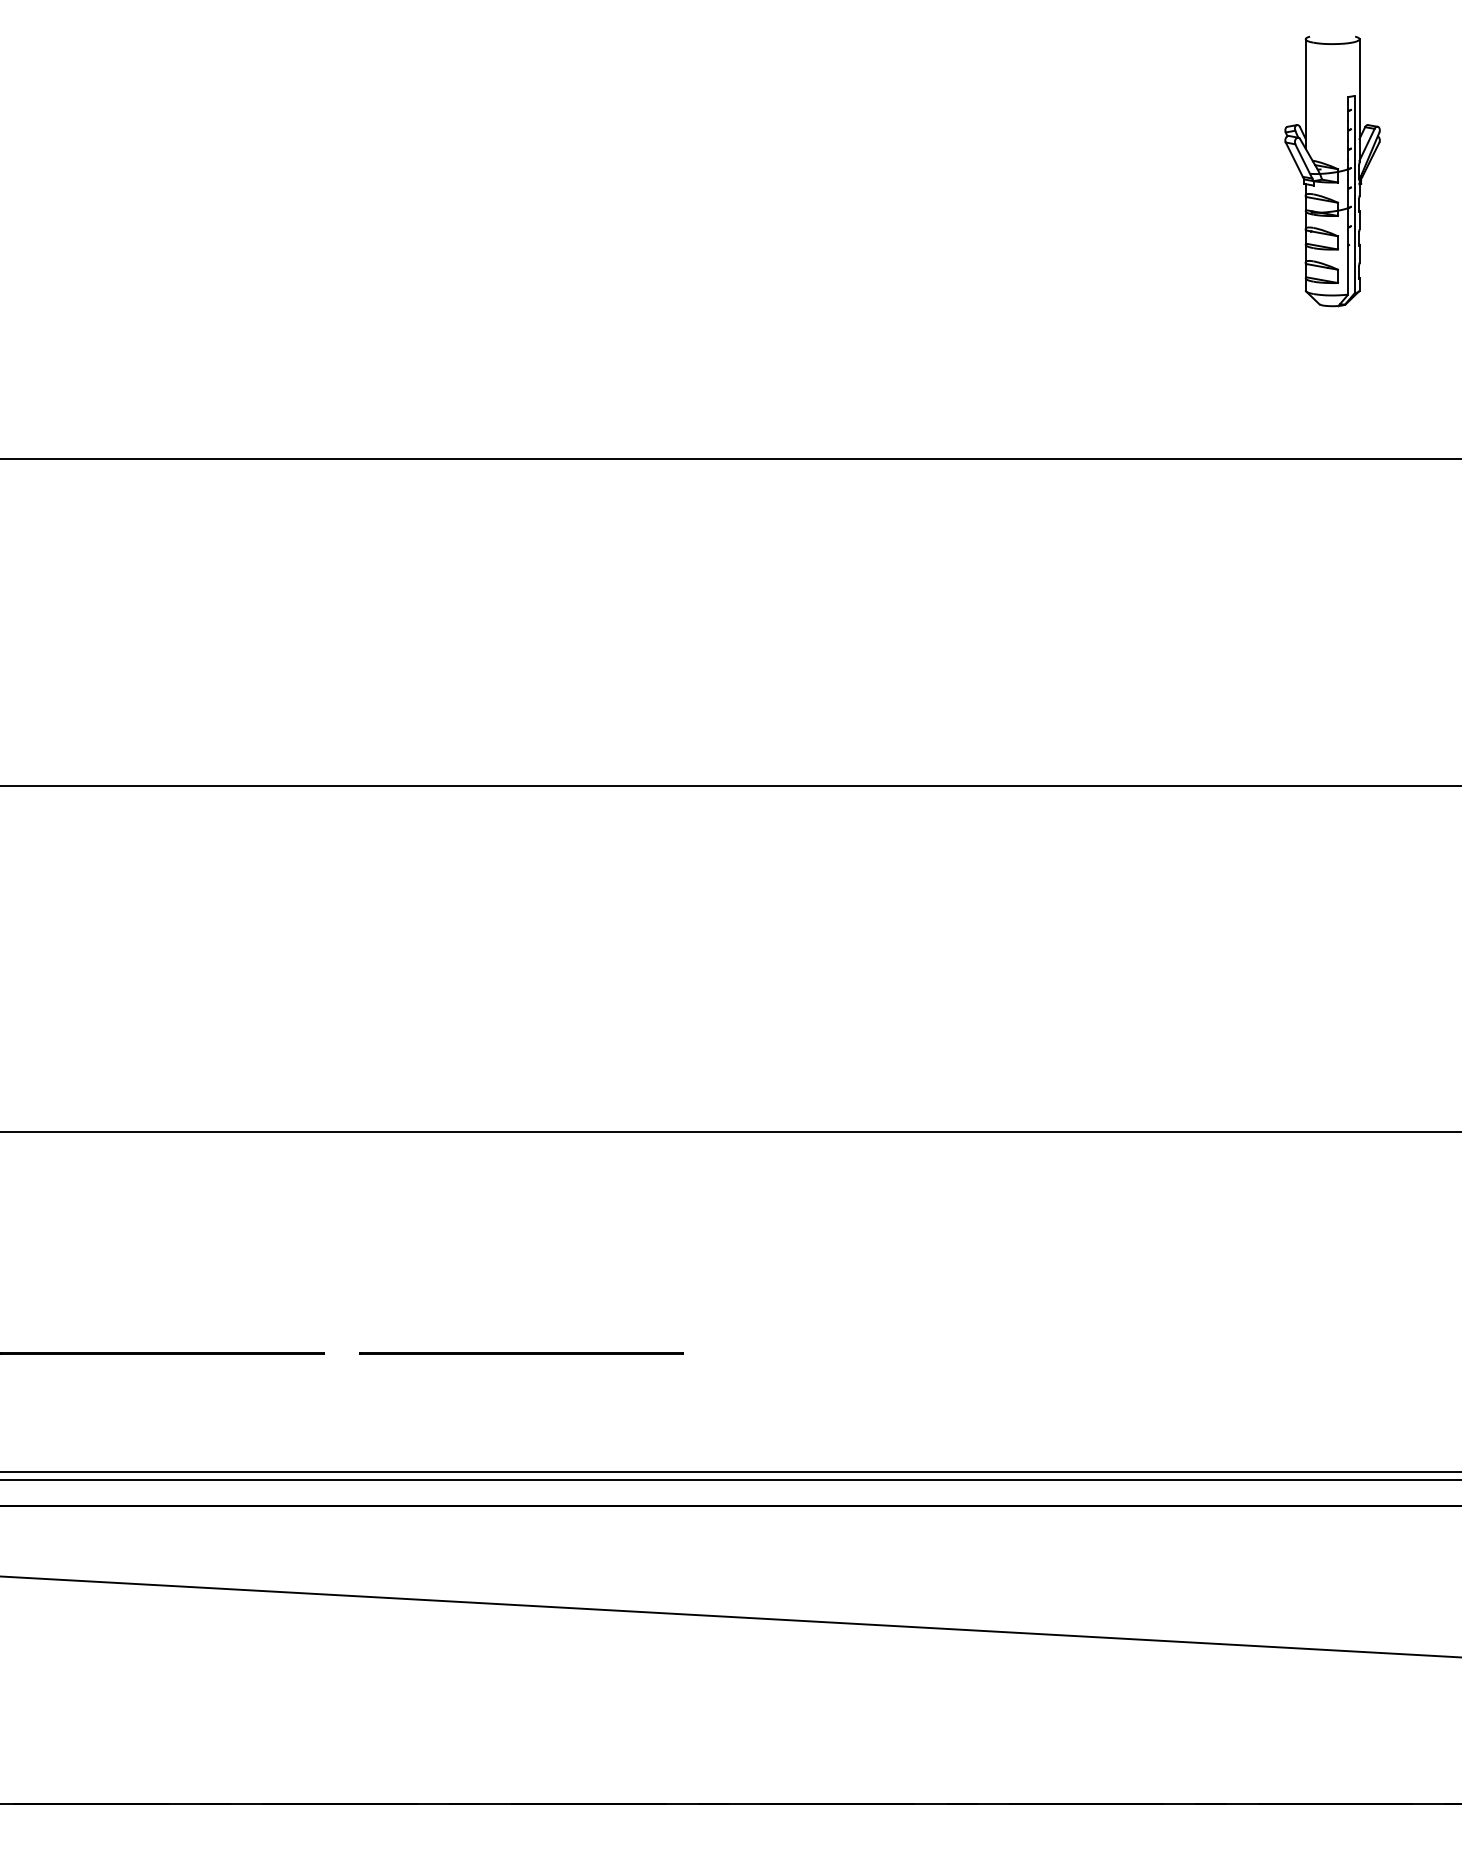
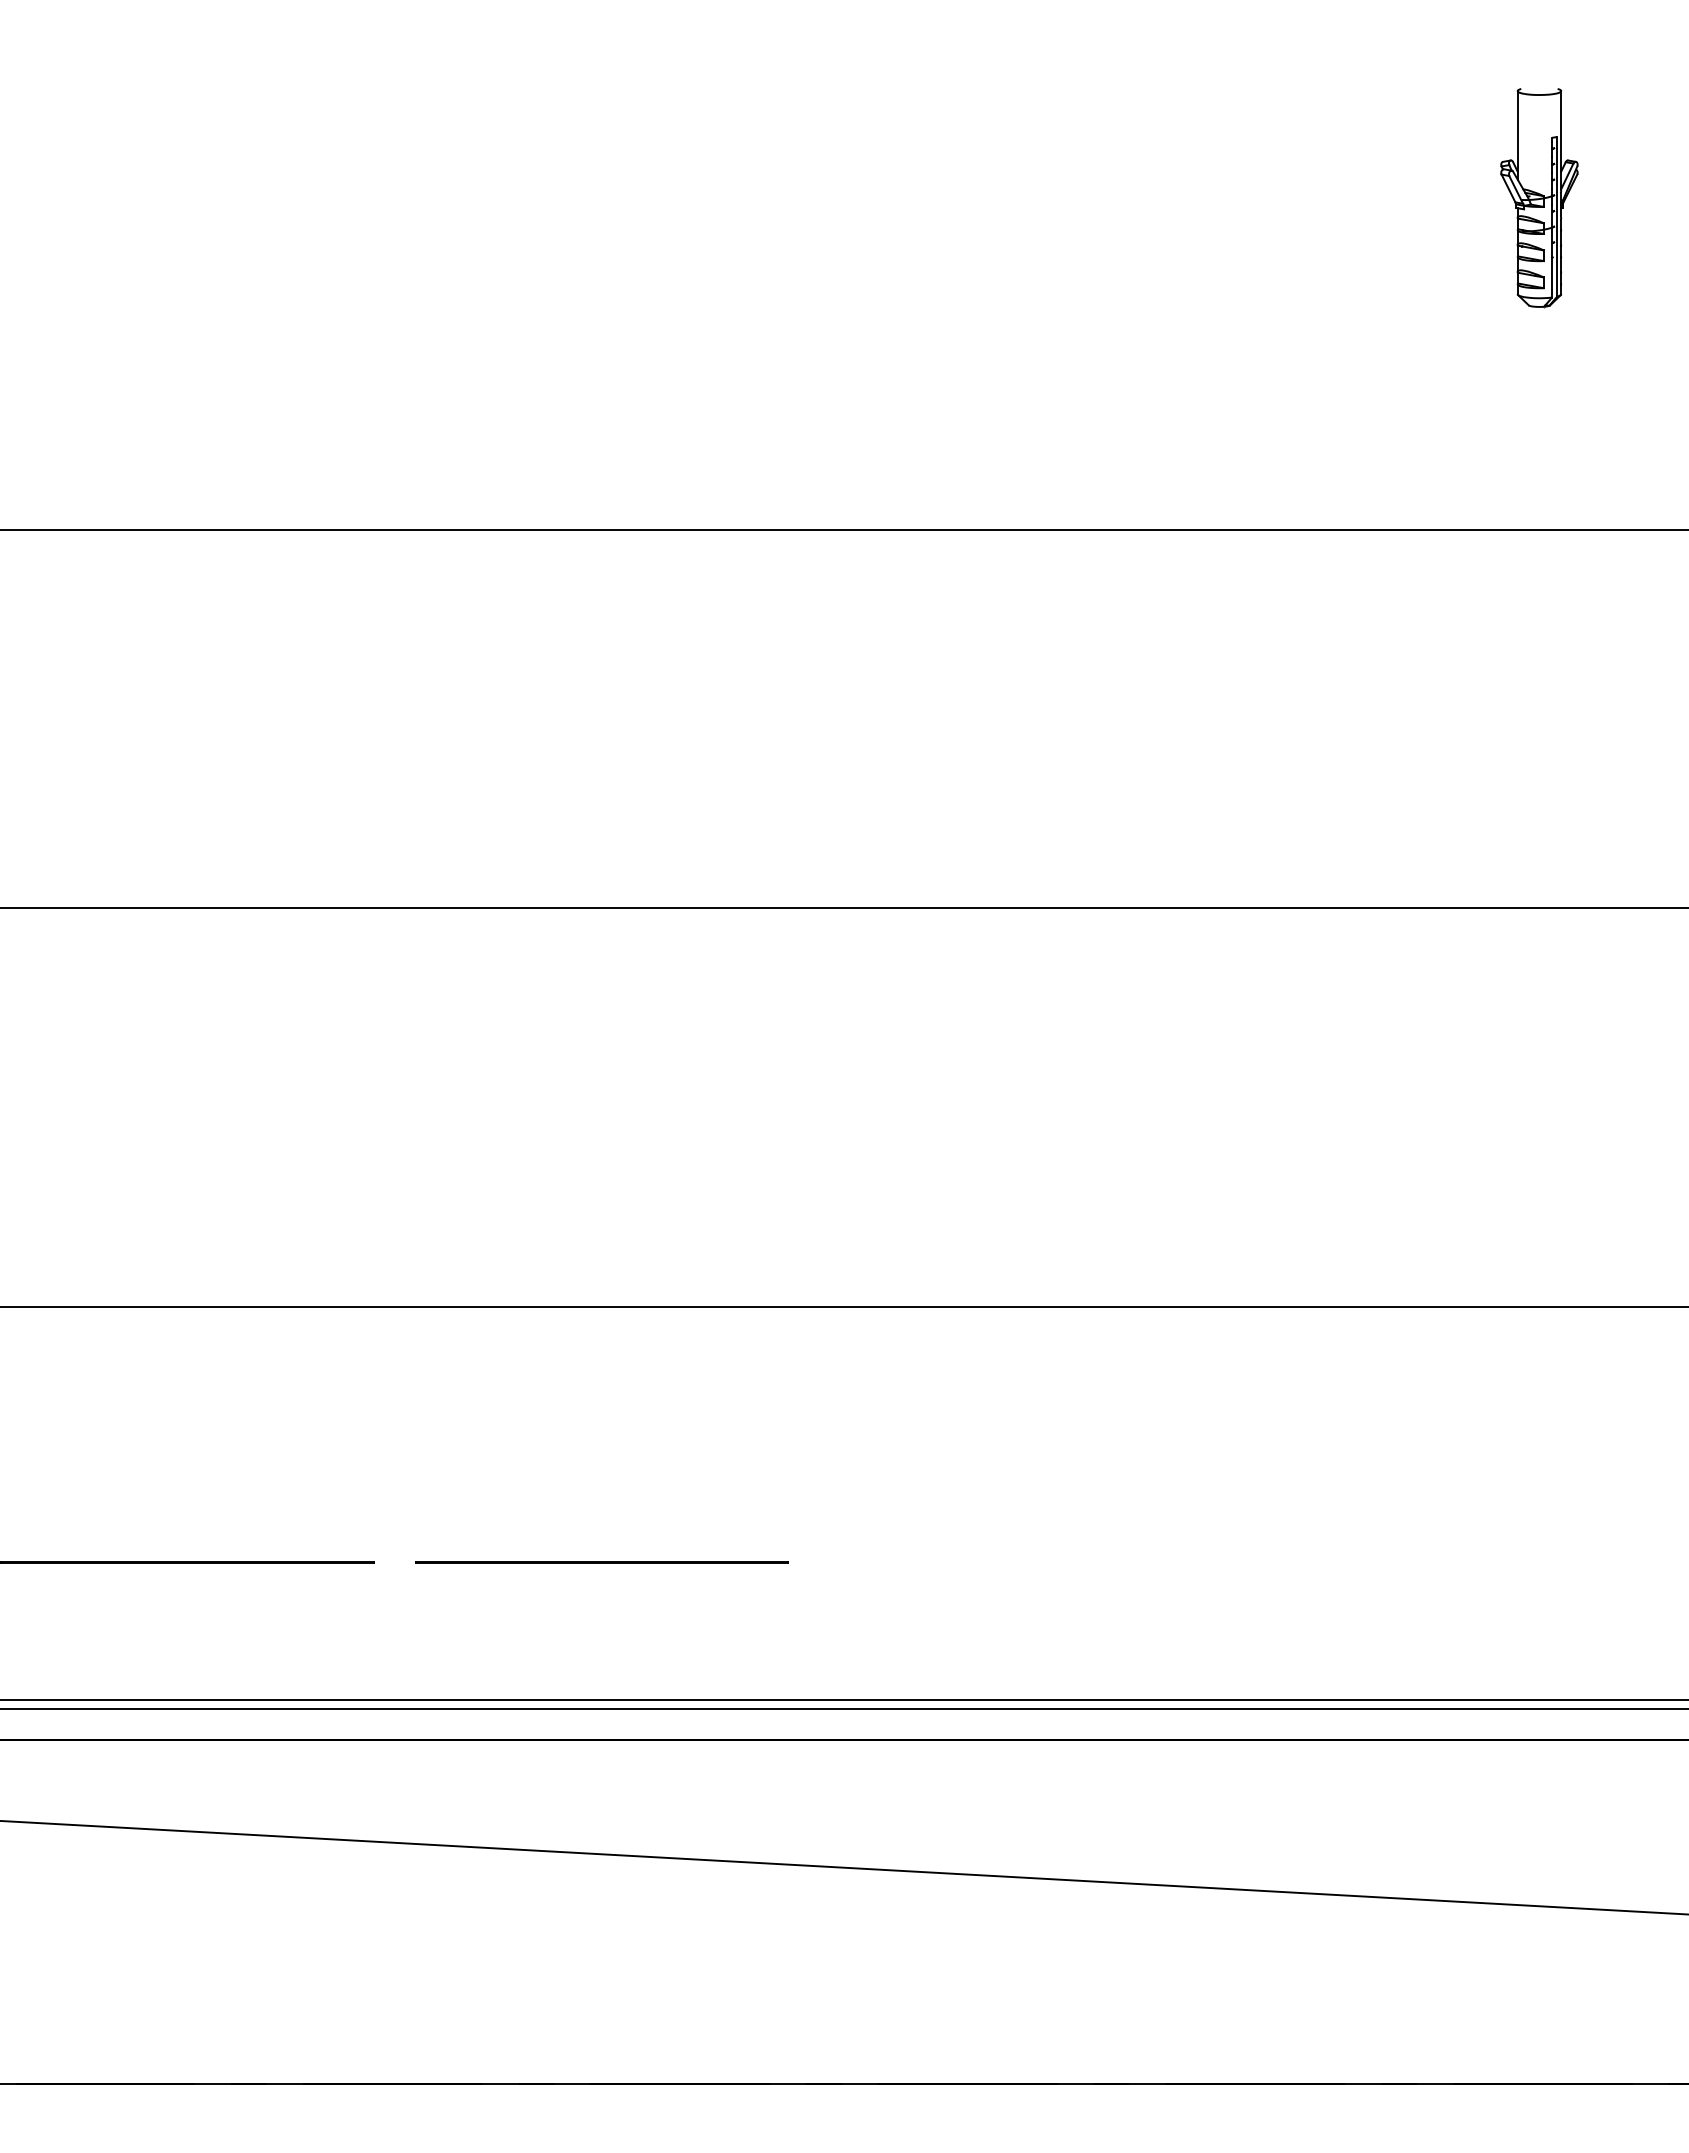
part: (1332, 171) -> (1539, 197), size x0.7

